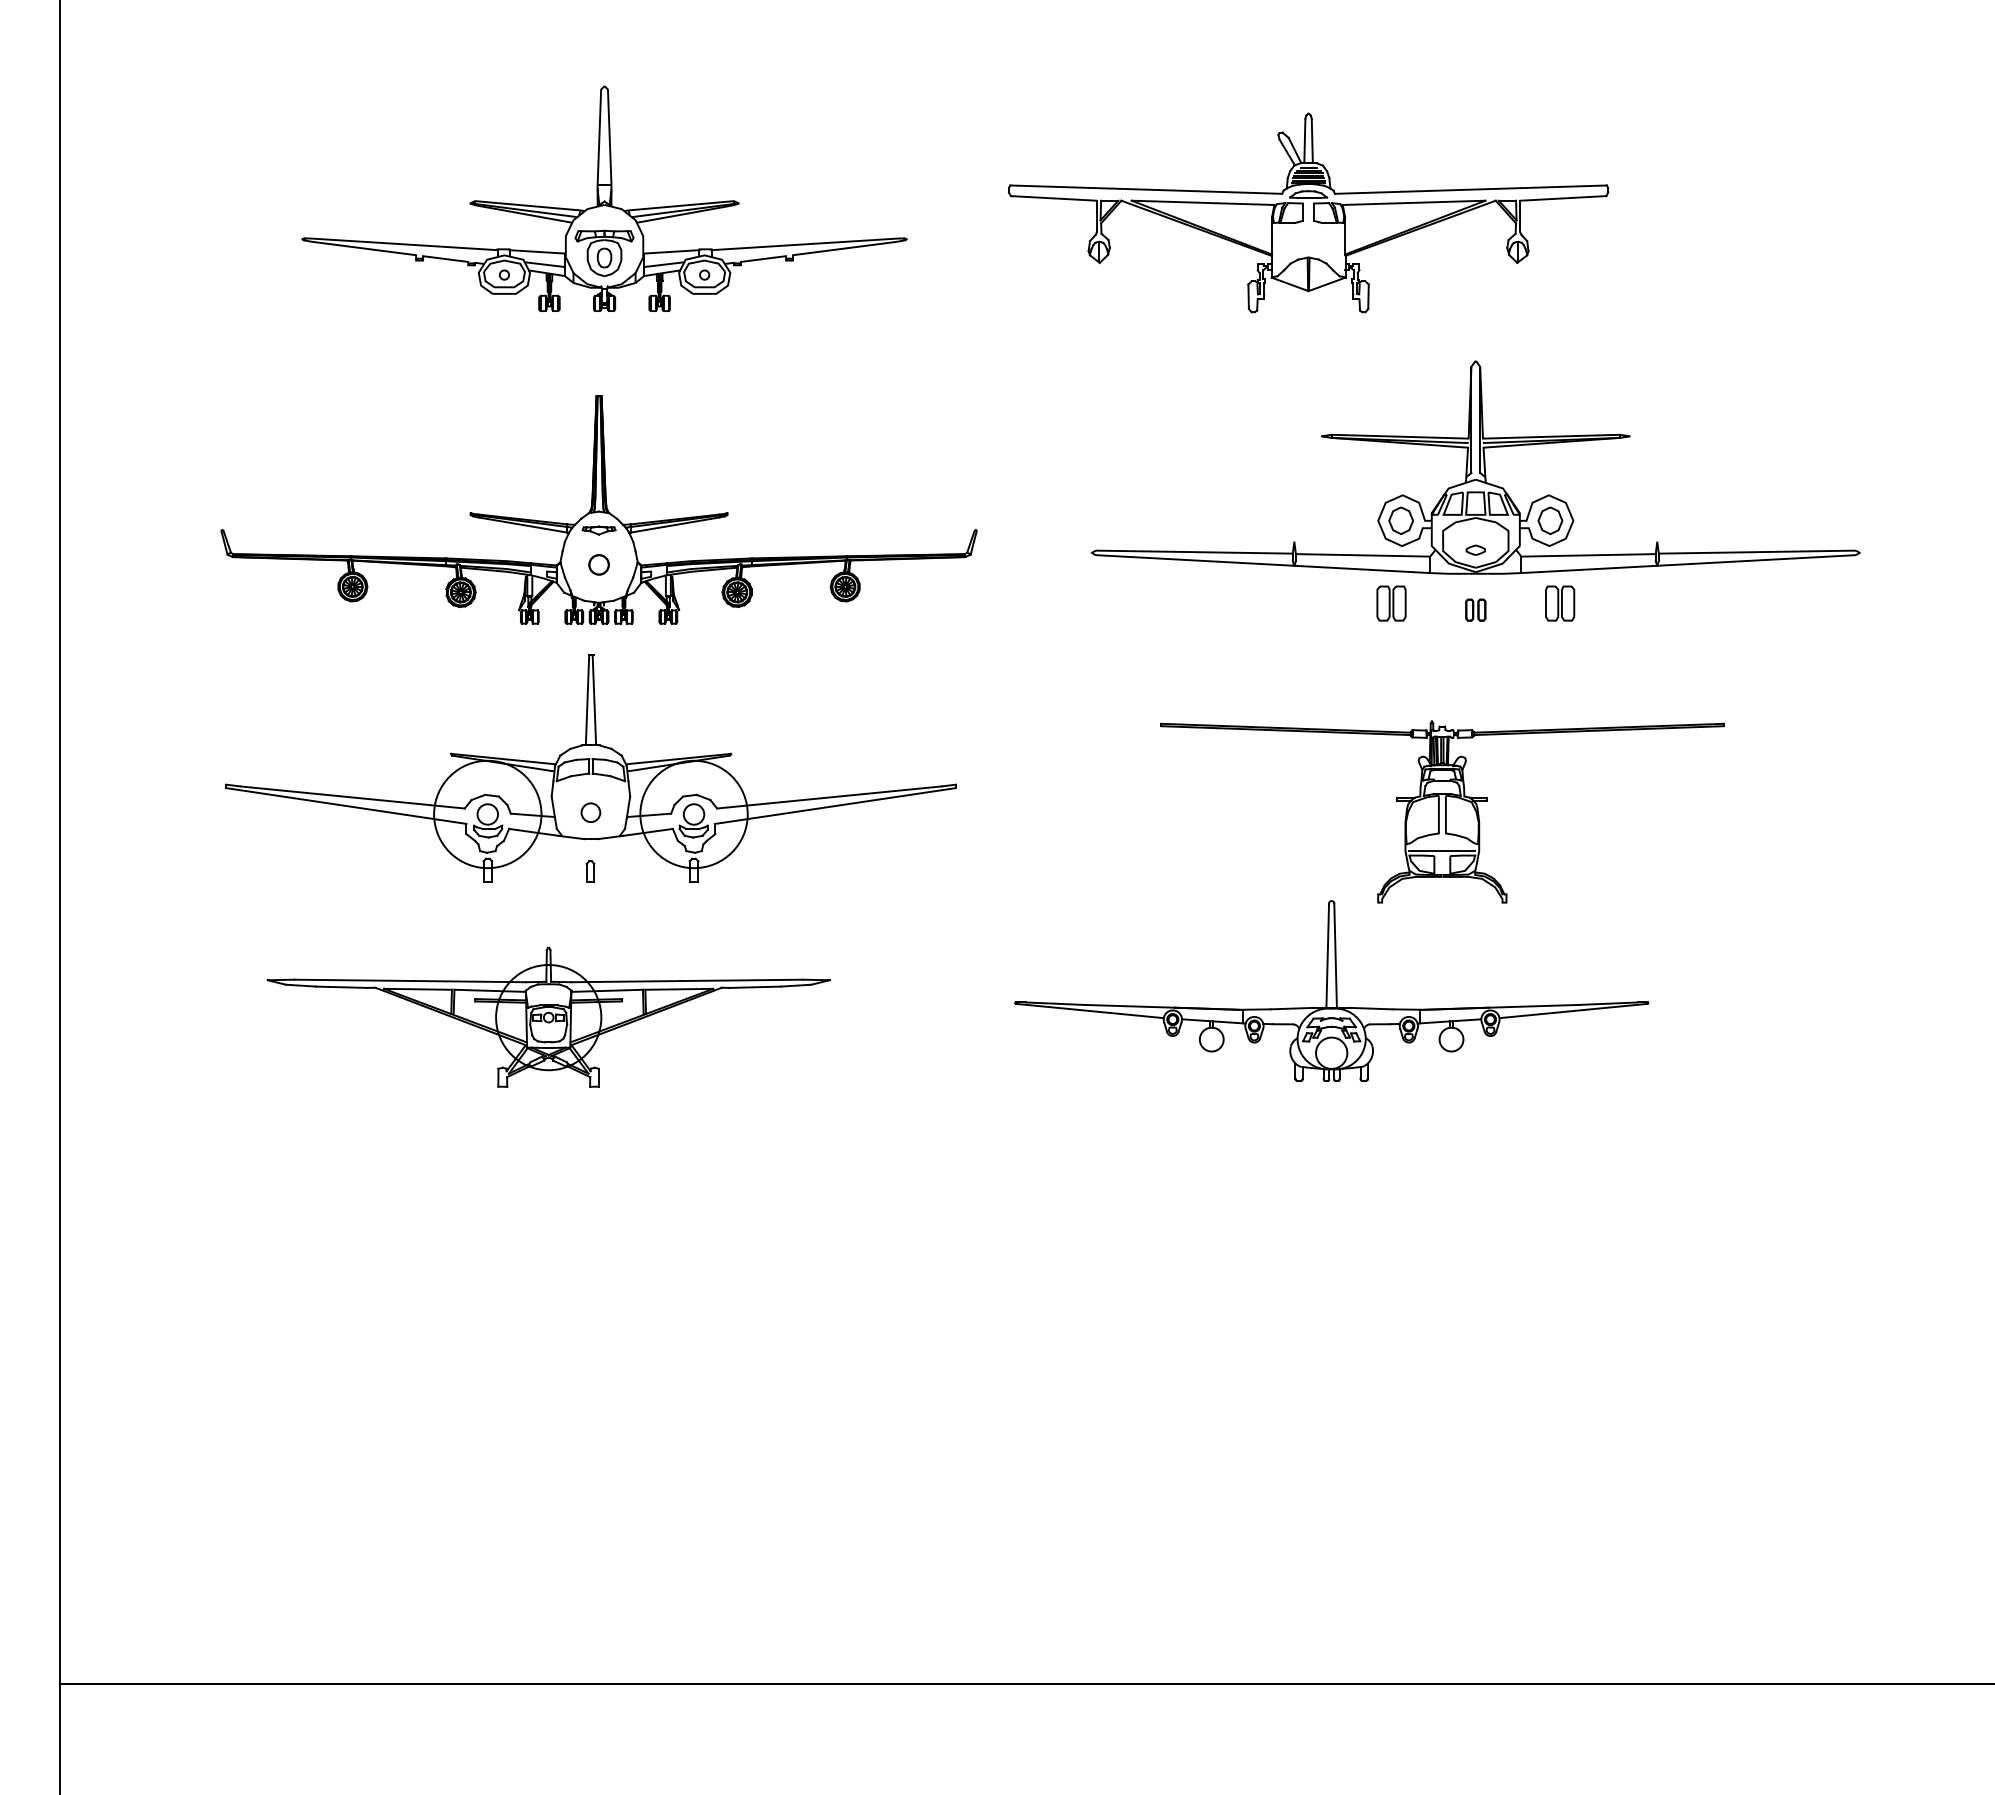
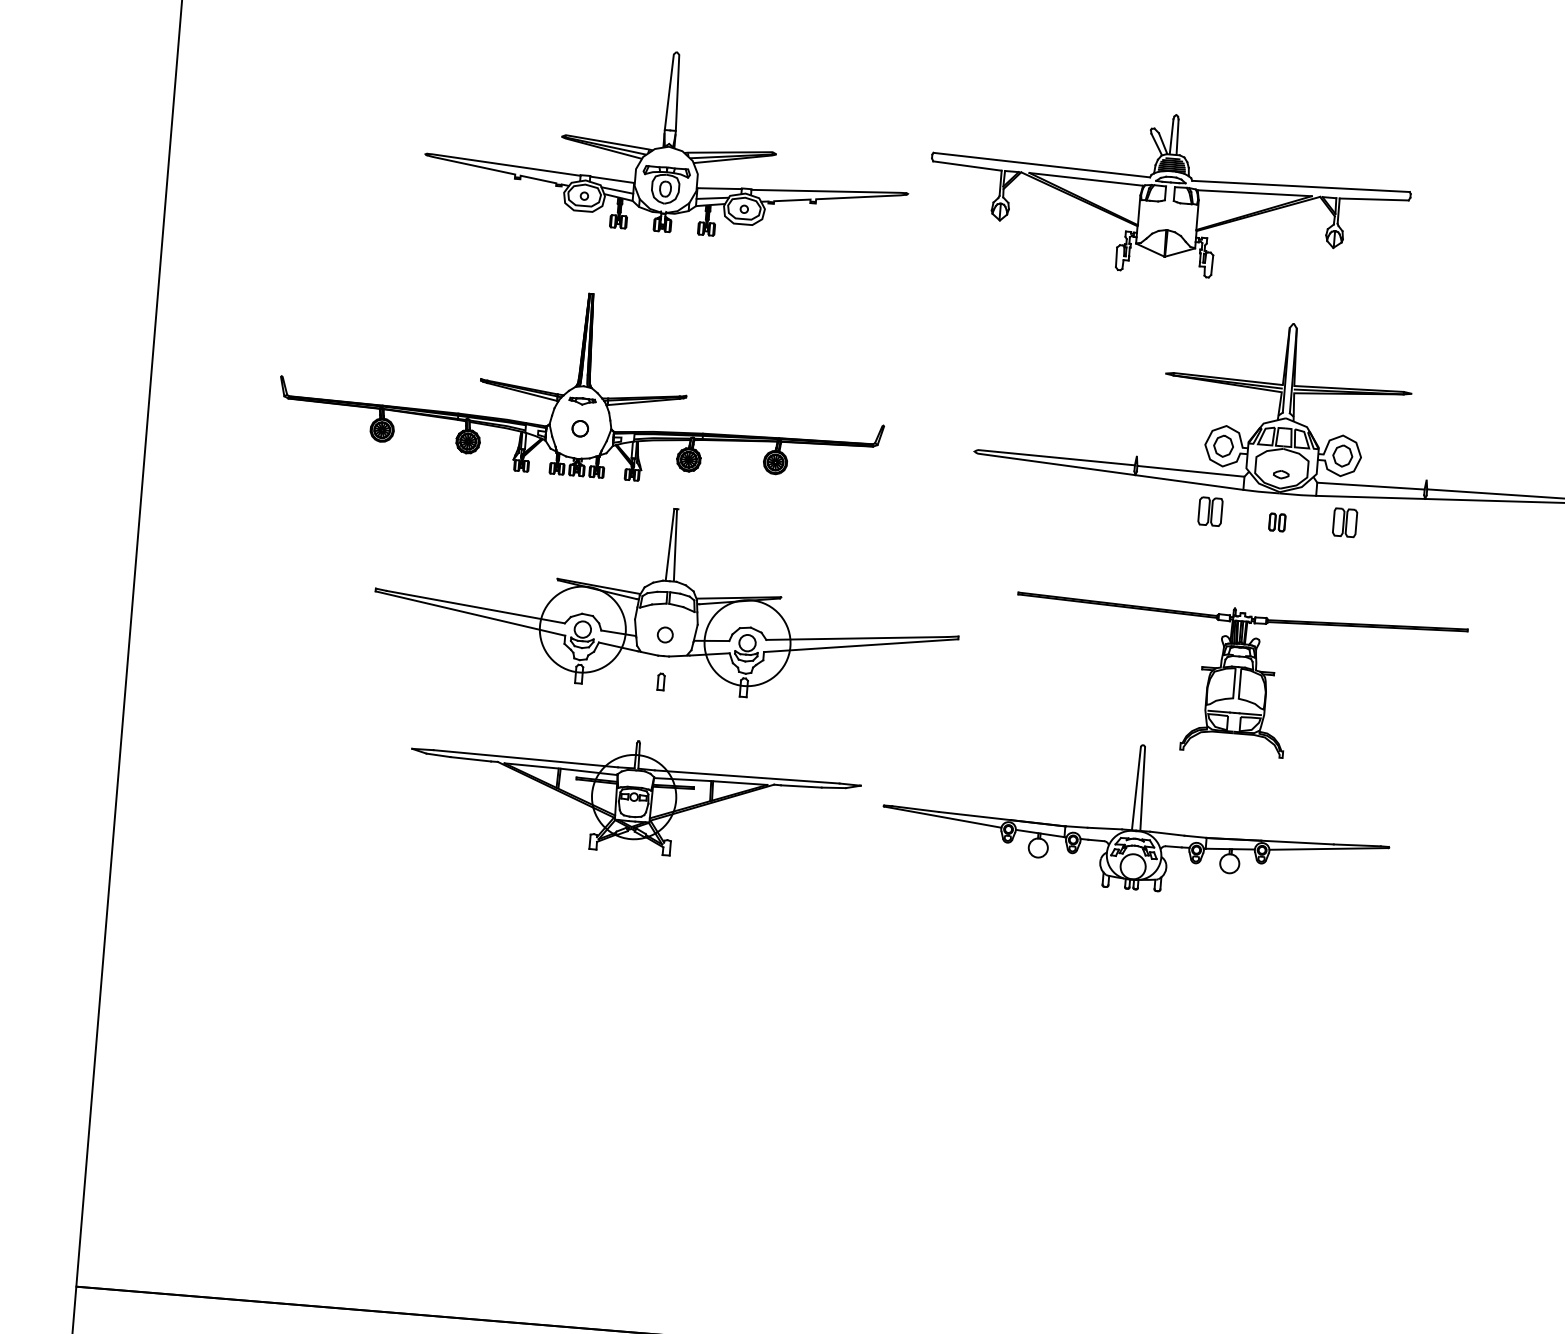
part: (604, 198) -> (669, 141), moved
part: (590, 768) -> (667, 599), moved
part: (548, 1016) -> (634, 796), moved

